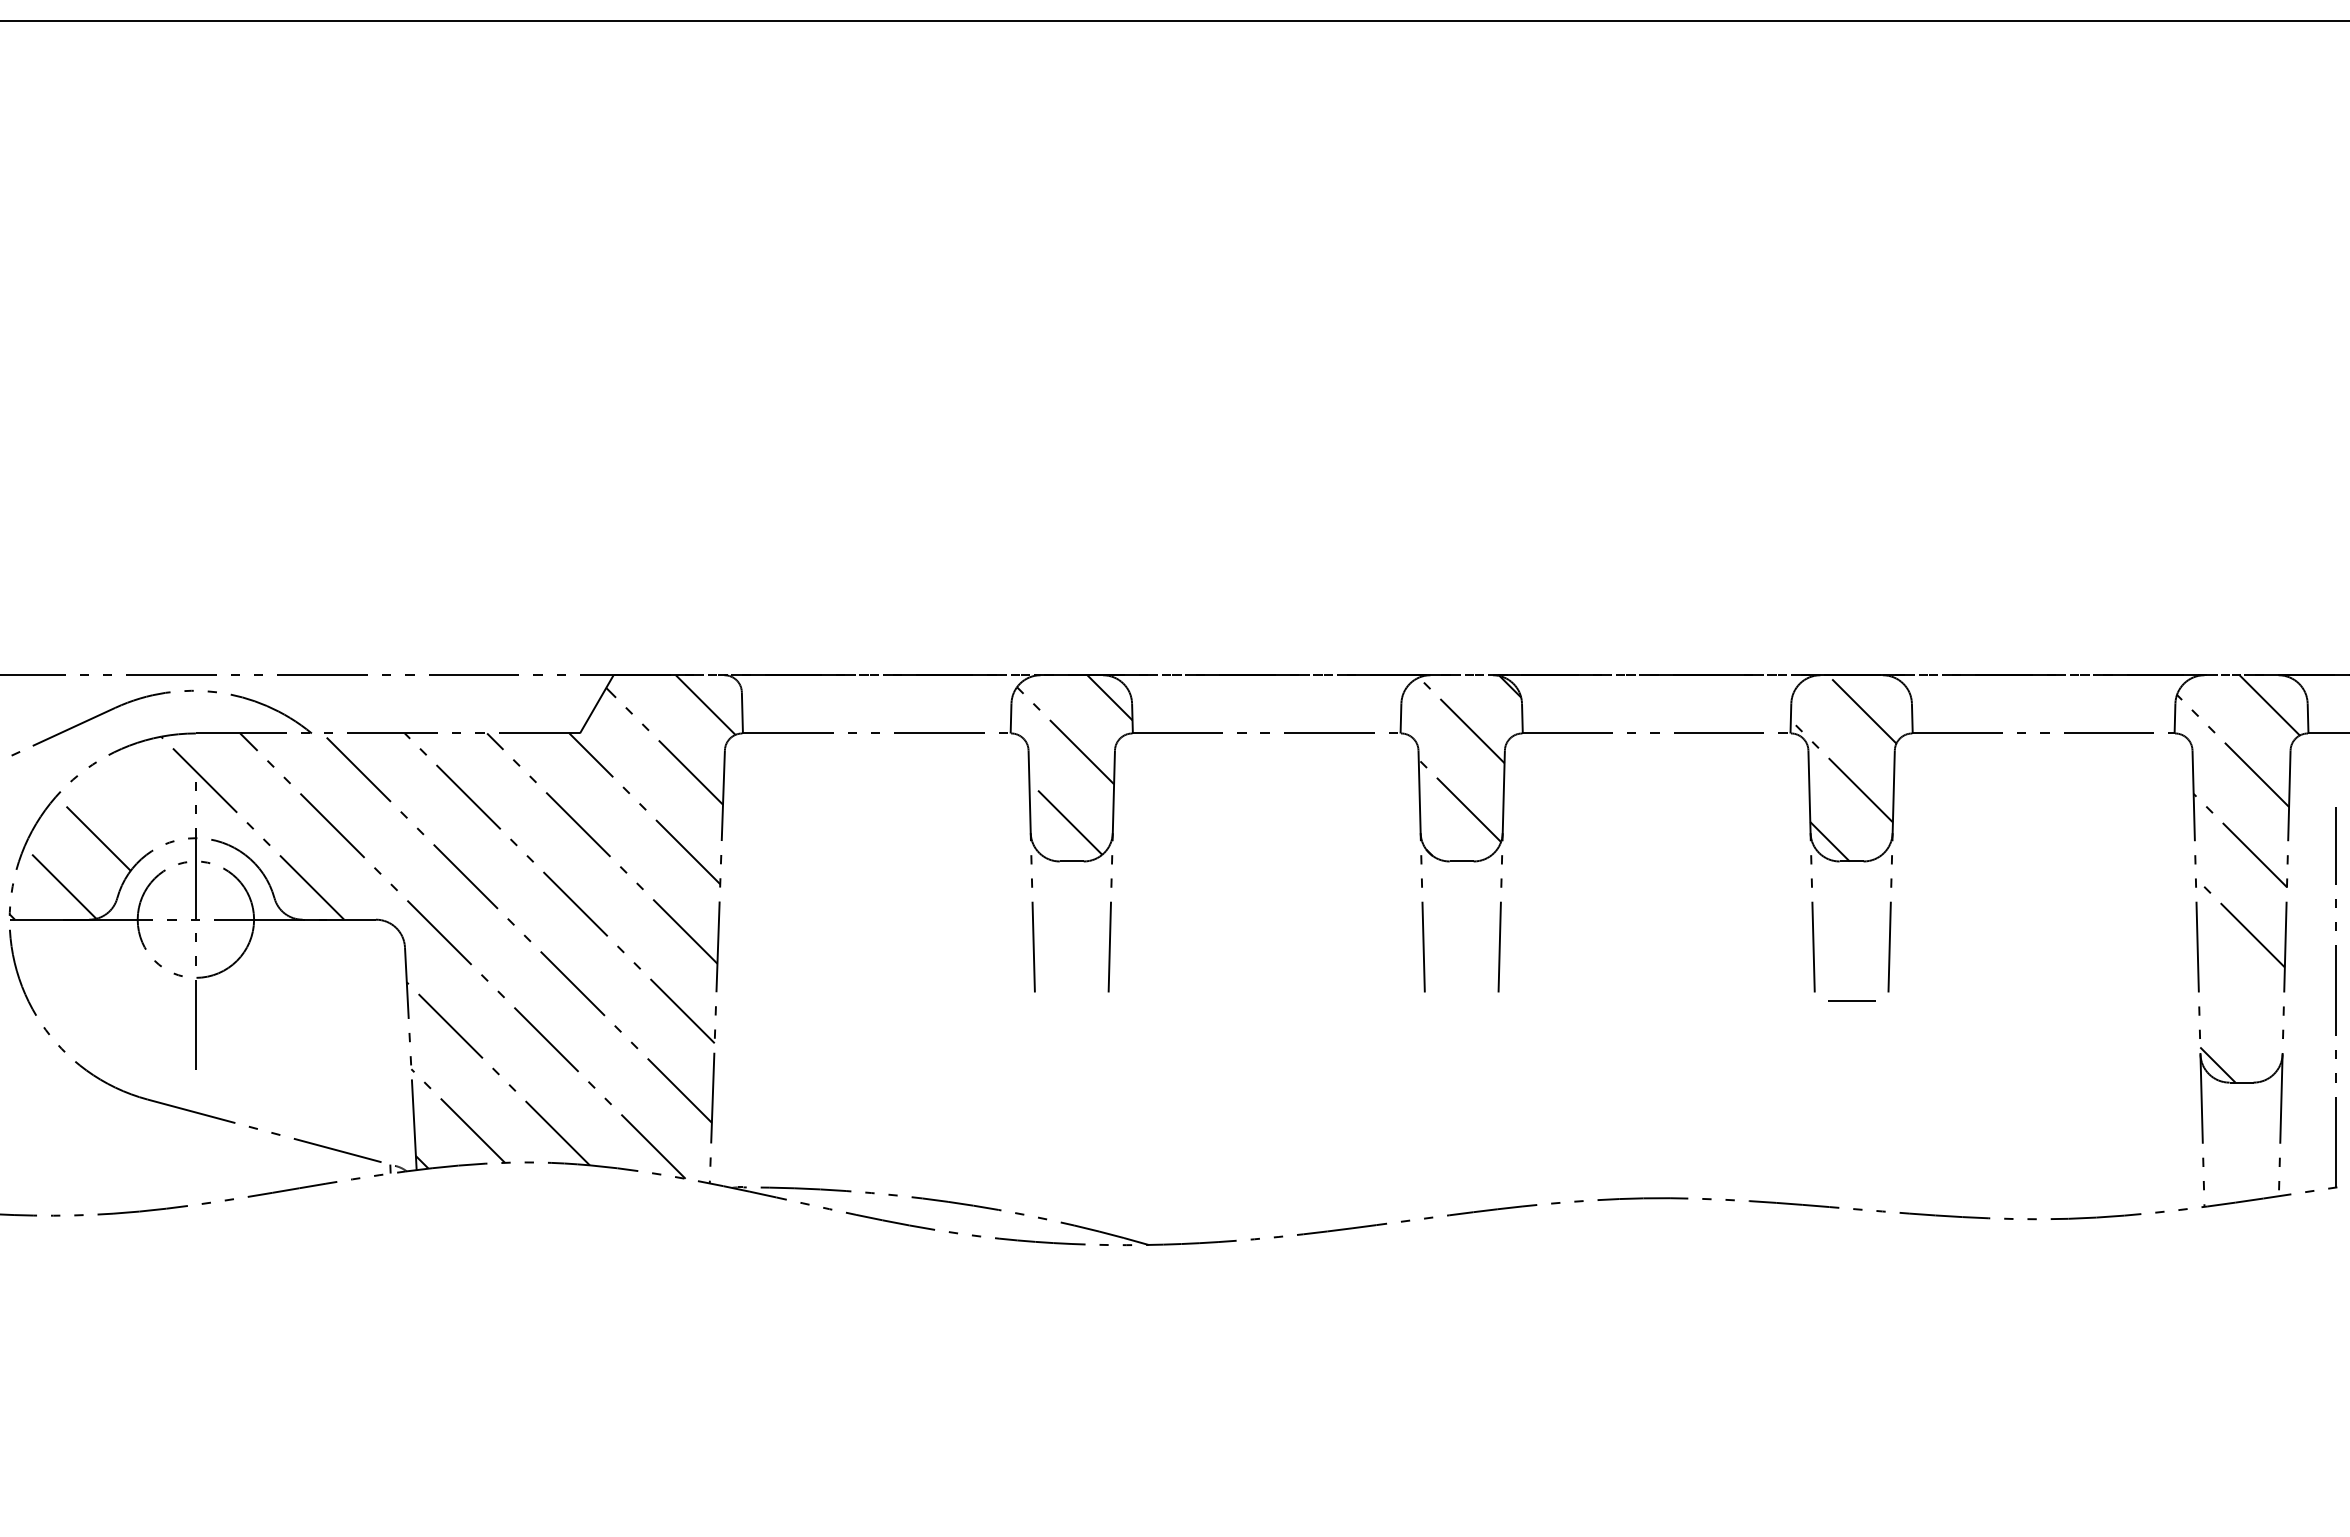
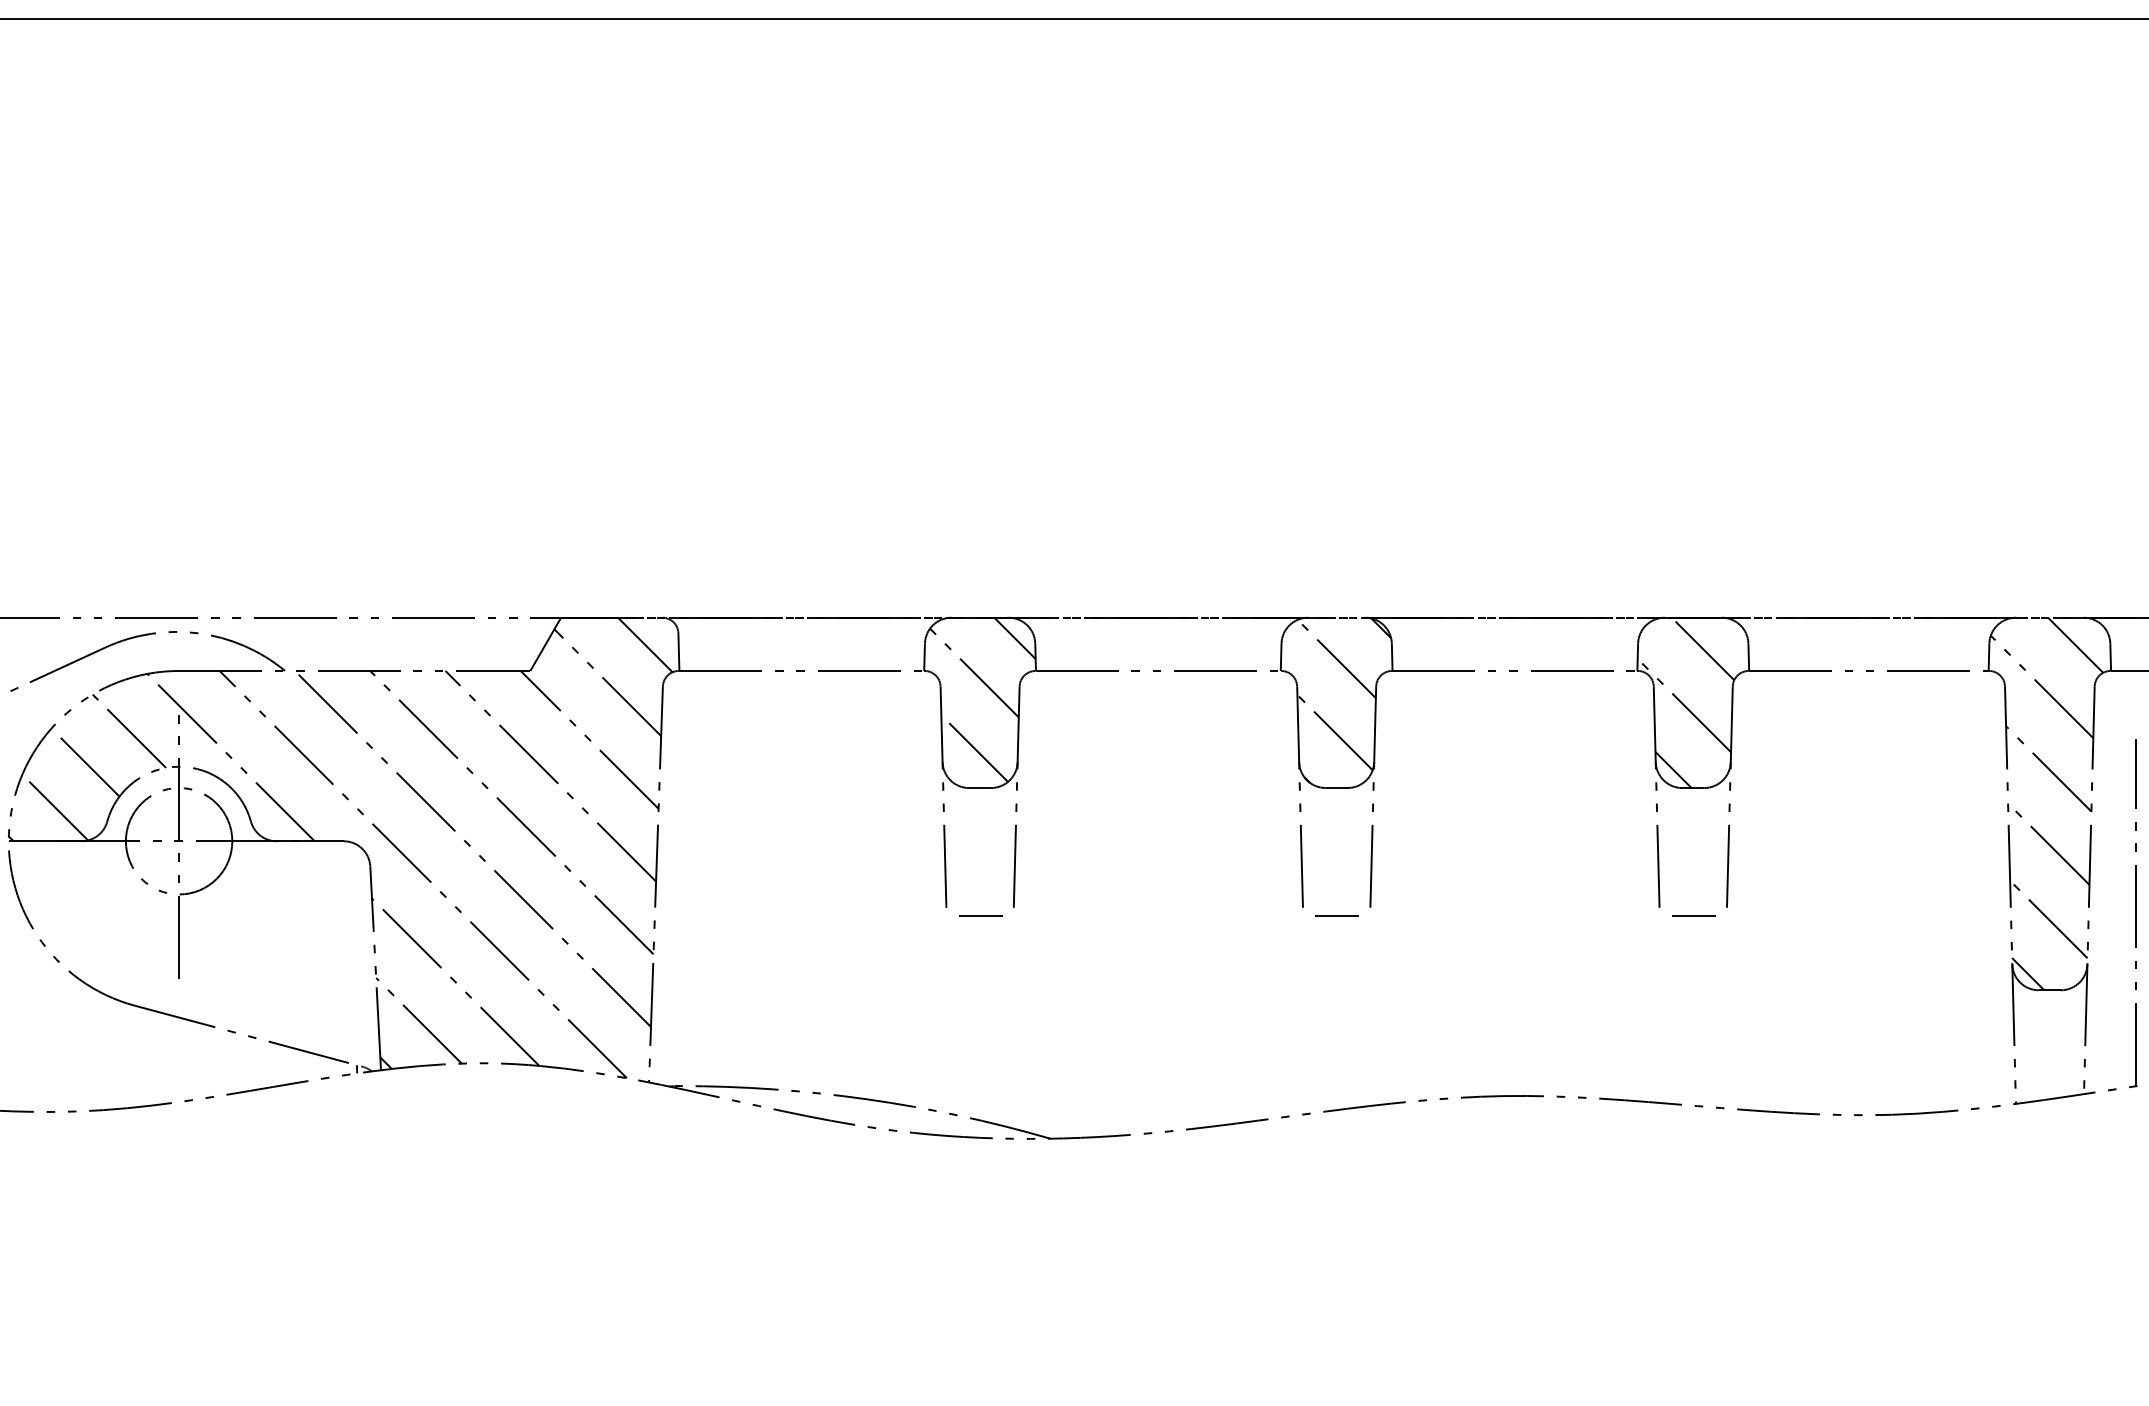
line: (141, 799) -> (129, 731), added
line: (1072, 1000) -> (980, 915), added
line: (1461, 1000) -> (1336, 915), added
line: (2240, 1004) -> (2048, 918), added

